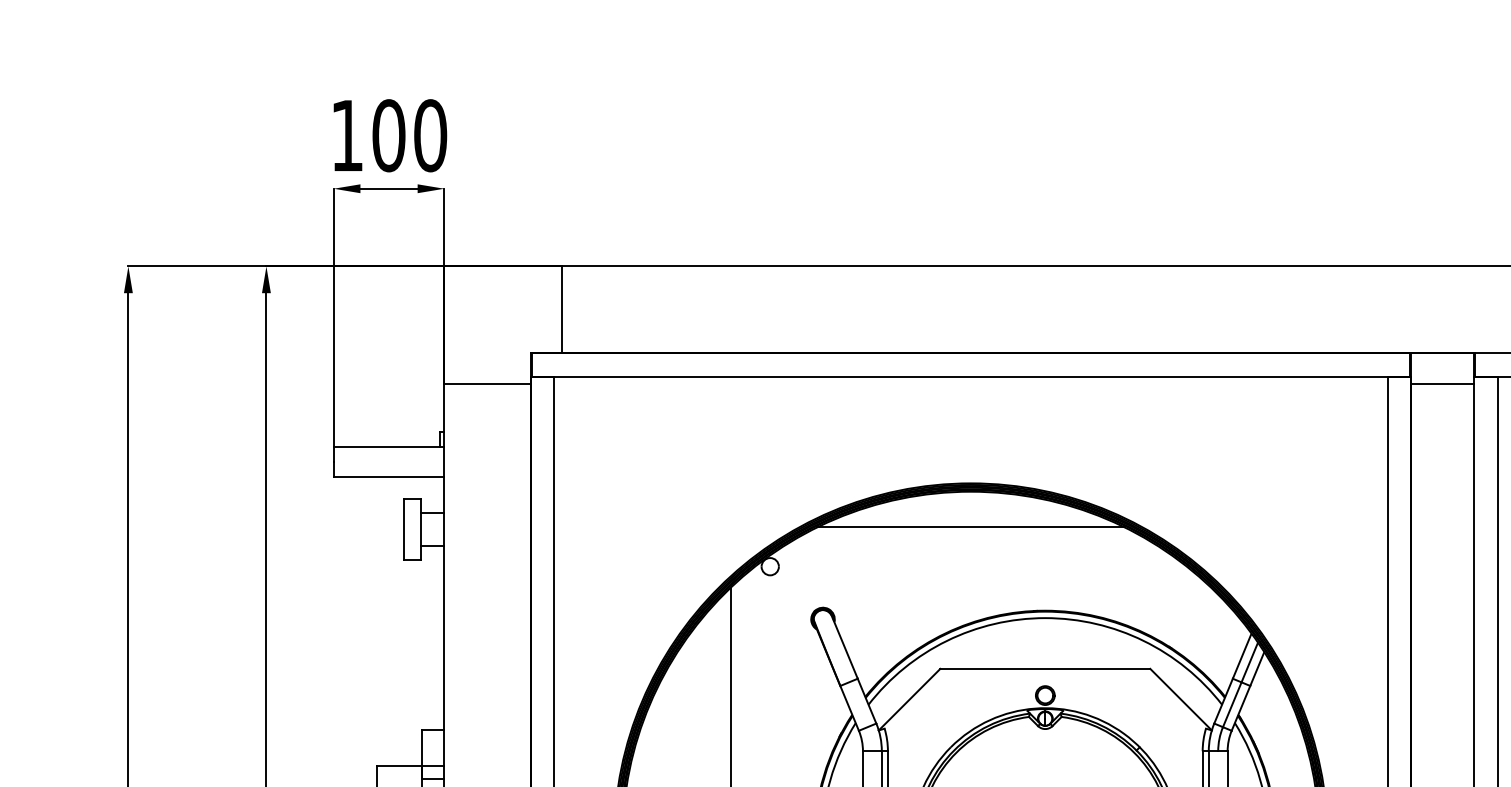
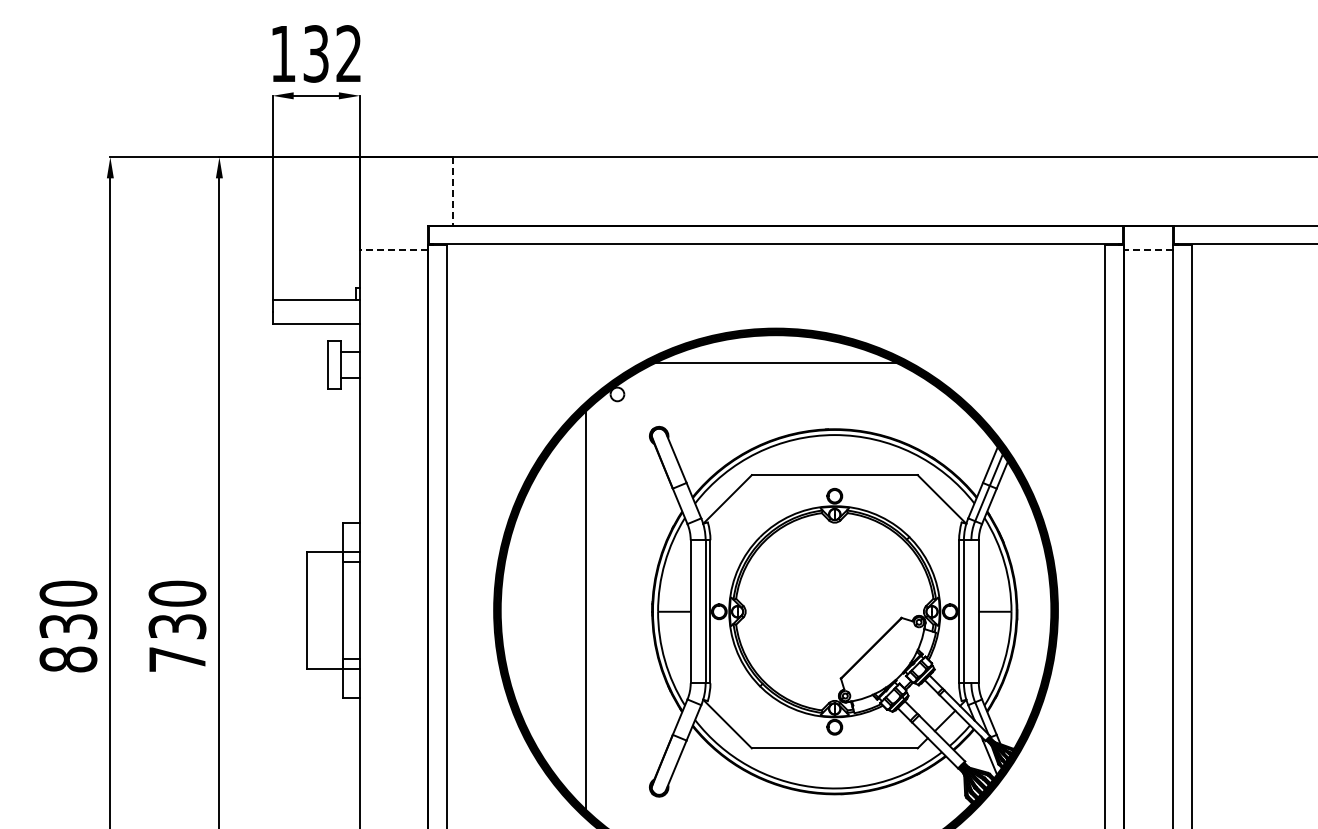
text: (409, 135) -> (332, 53), 100 -> 132
line: (562, 309) -> (453, 191), solid -> dashed
line: (486, 384) -> (393, 250), solid -> dashed
line: (1442, 384) -> (1148, 250), solid -> dashed

